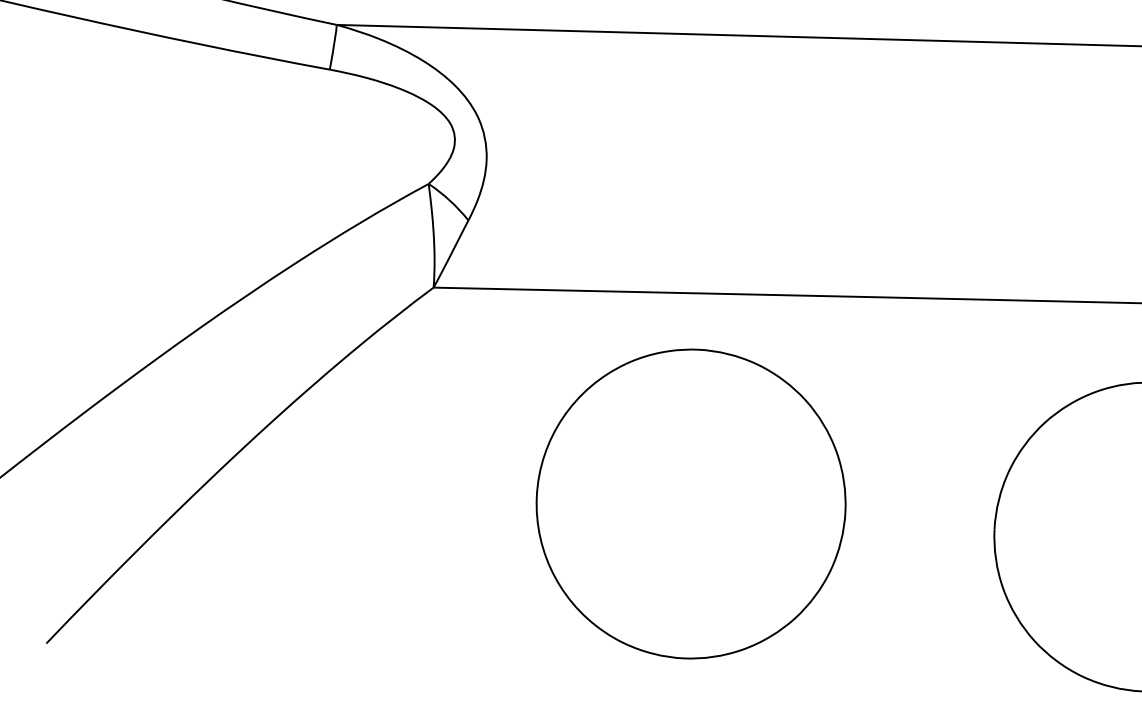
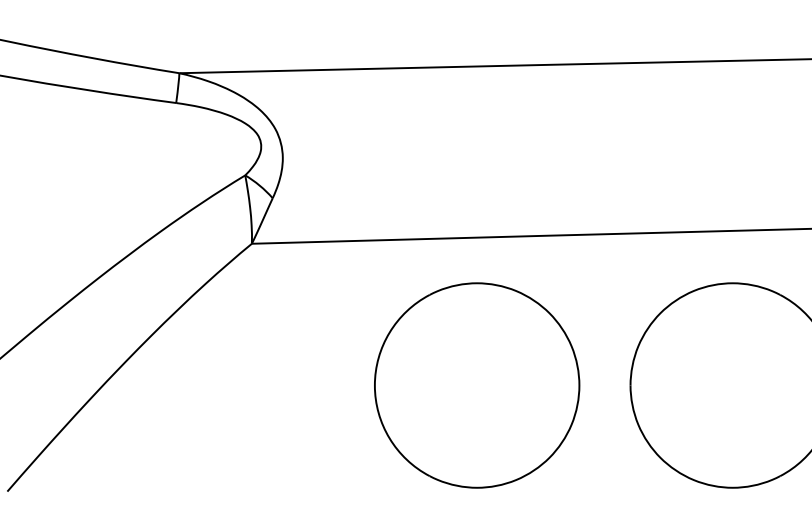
part: (691, 504) -> (477, 385), moved

